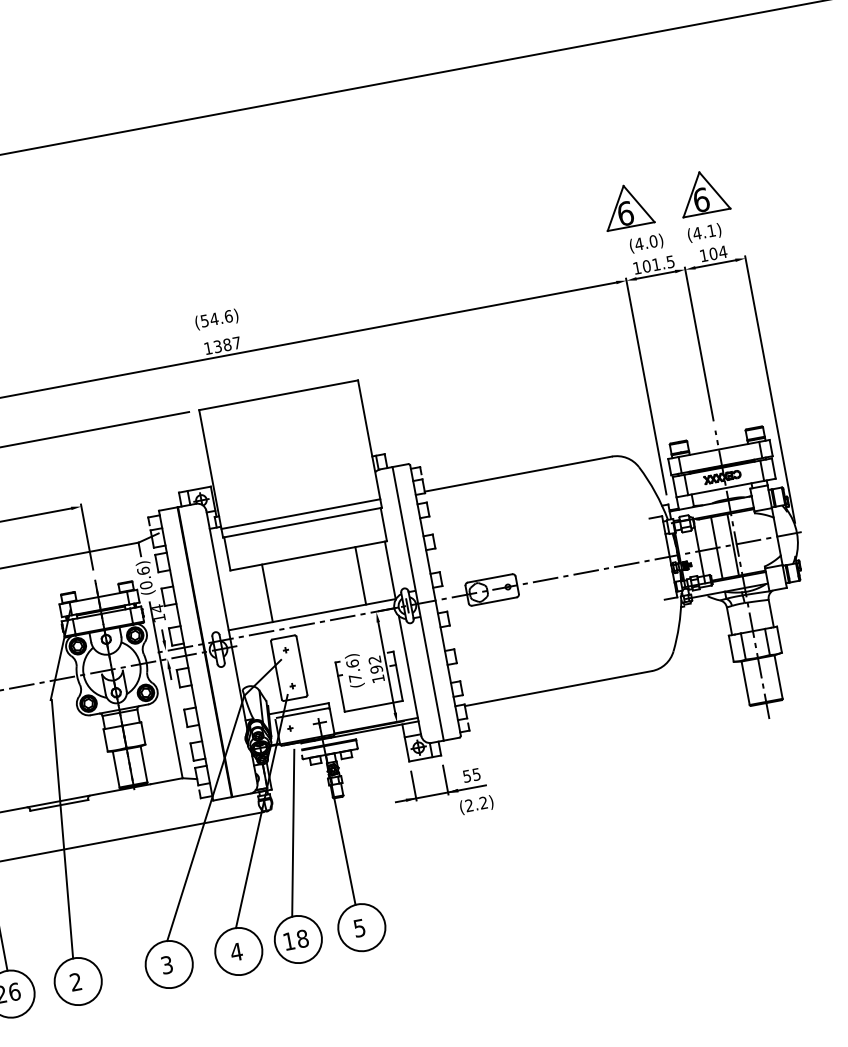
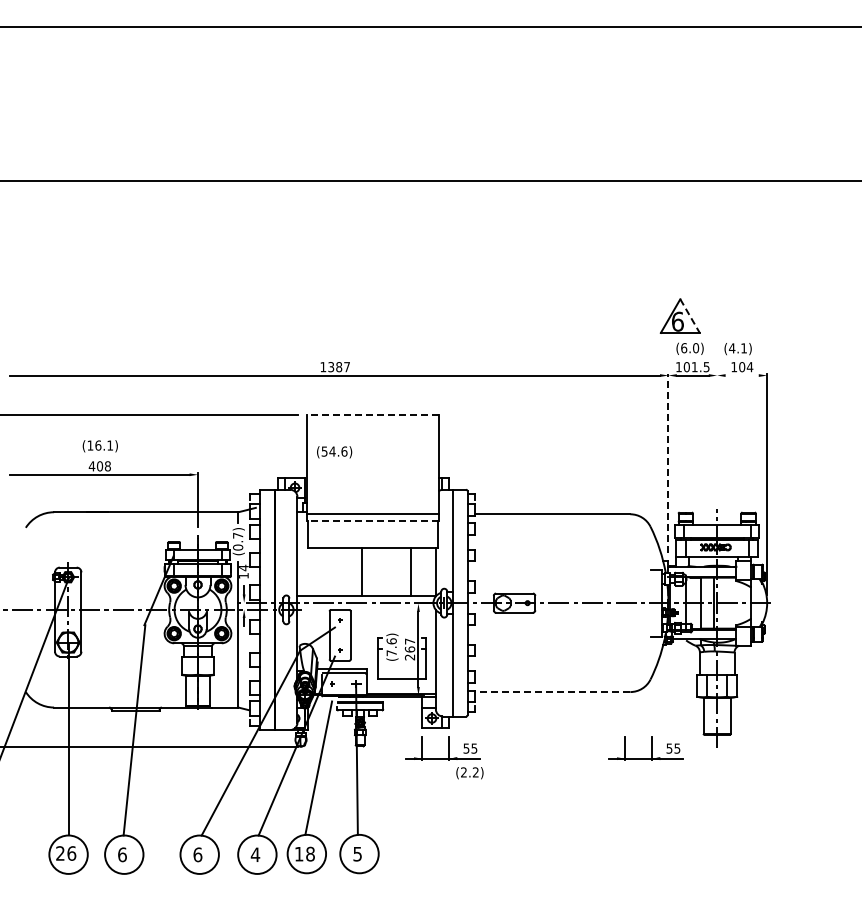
part: (702, 192) -> (742, 316), removed
line: (639, 204) -> (690, 316), solid -> dashed
text: (638, 244) -> (683, 348), (4.0) -> (6.0)
line: (714, 264) -> (741, 375), removed
text: (216, 319) -> (334, 452), moved
line: (699, 343) -> (717, 436), removed
line: (646, 385) -> (668, 462), solid -> dashed
line: (278, 395) -> (372, 415), solid -> dashed
line: (302, 522) -> (372, 520), solid -> dashed
text: (143, 570) -> (238, 535), (0.6) -> (0.7)
line: (266, 592) -> (361, 571), moved
text: (375, 669) -> (409, 649), 192 -> 267
line: (558, 689) -> (552, 692), solid -> dashed
part: (682, 735) -> (645, 748), added
text: (166, 964) -> (197, 854), 3 -> 6
text: (76, 981) -> (122, 854), 2 -> 6

